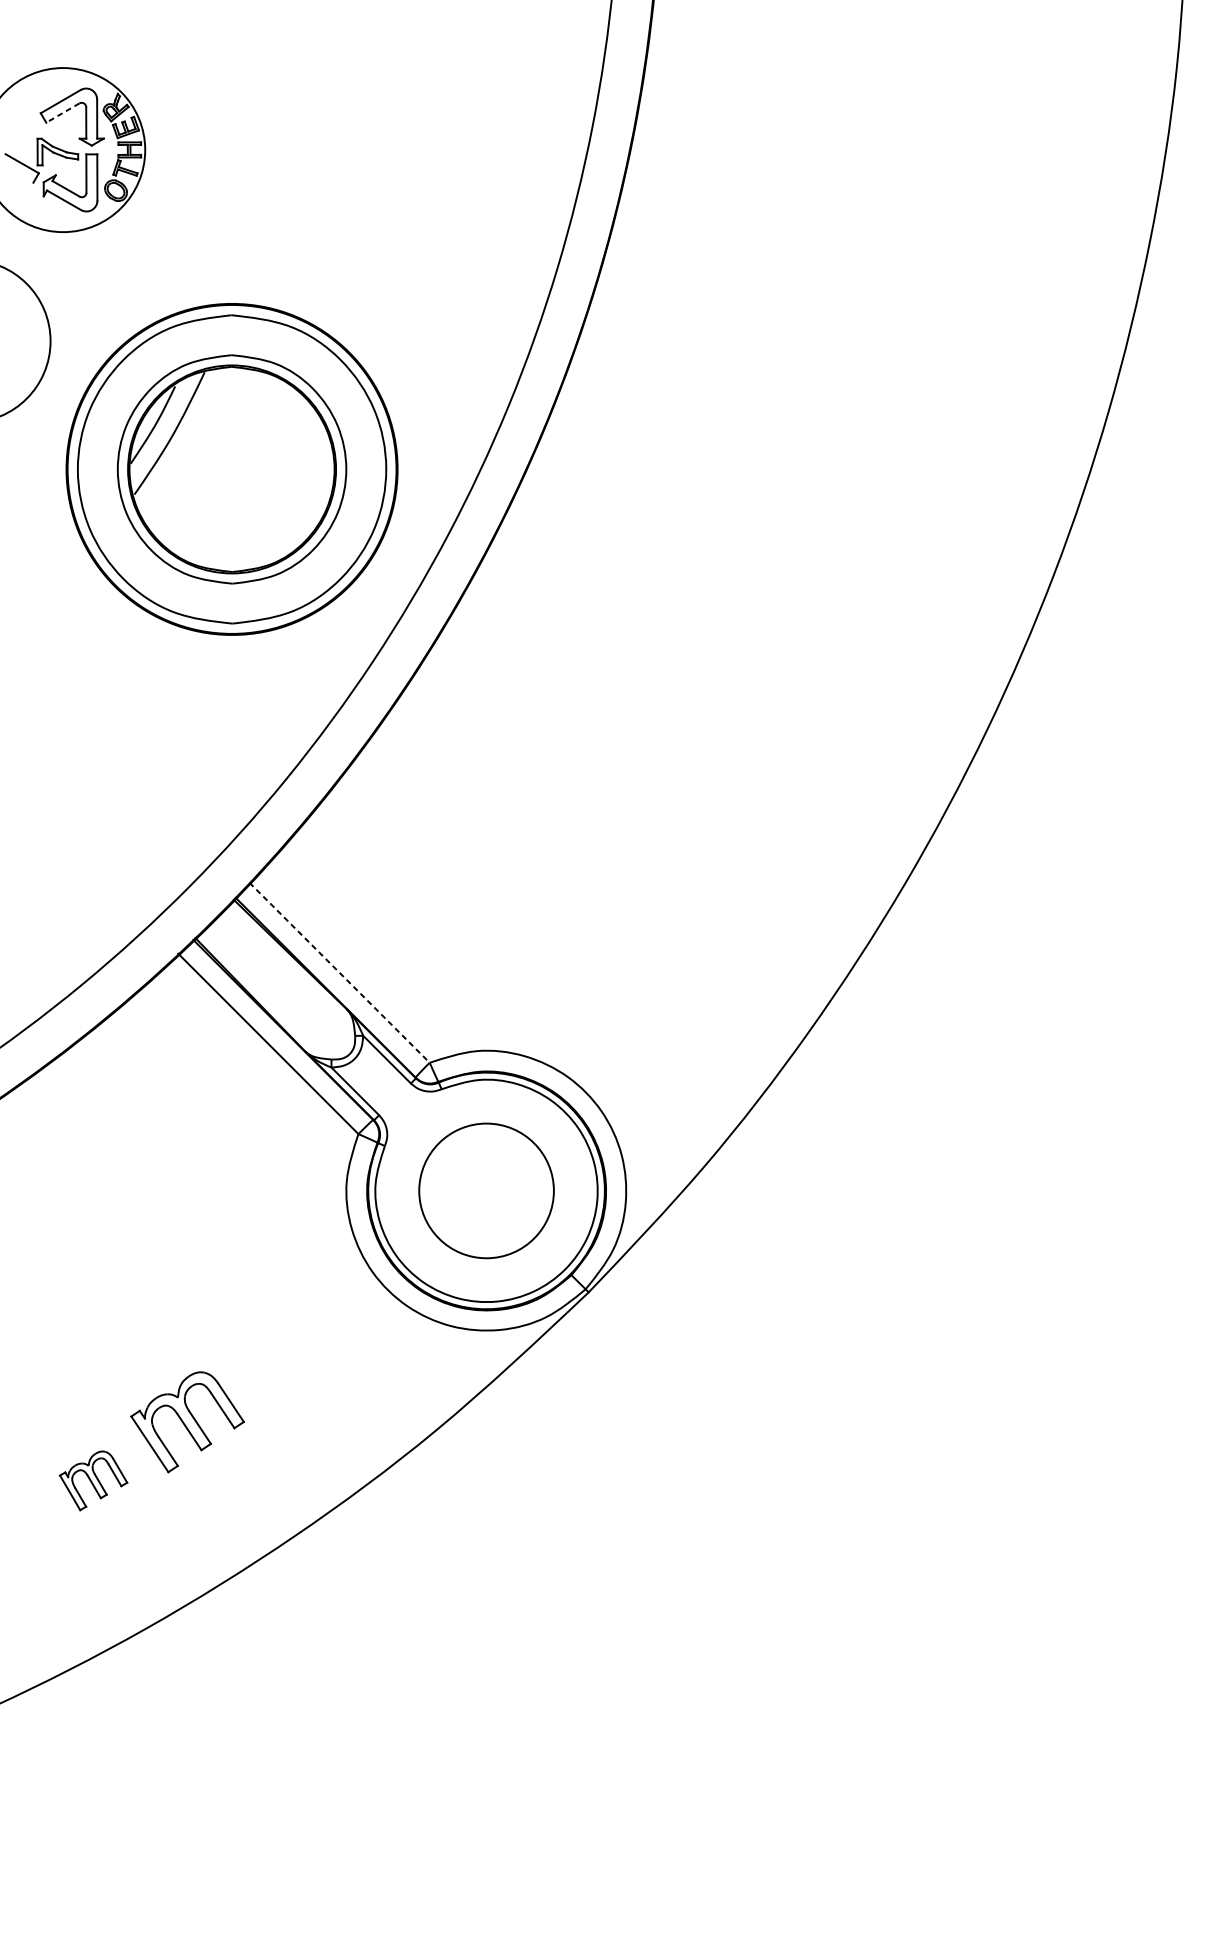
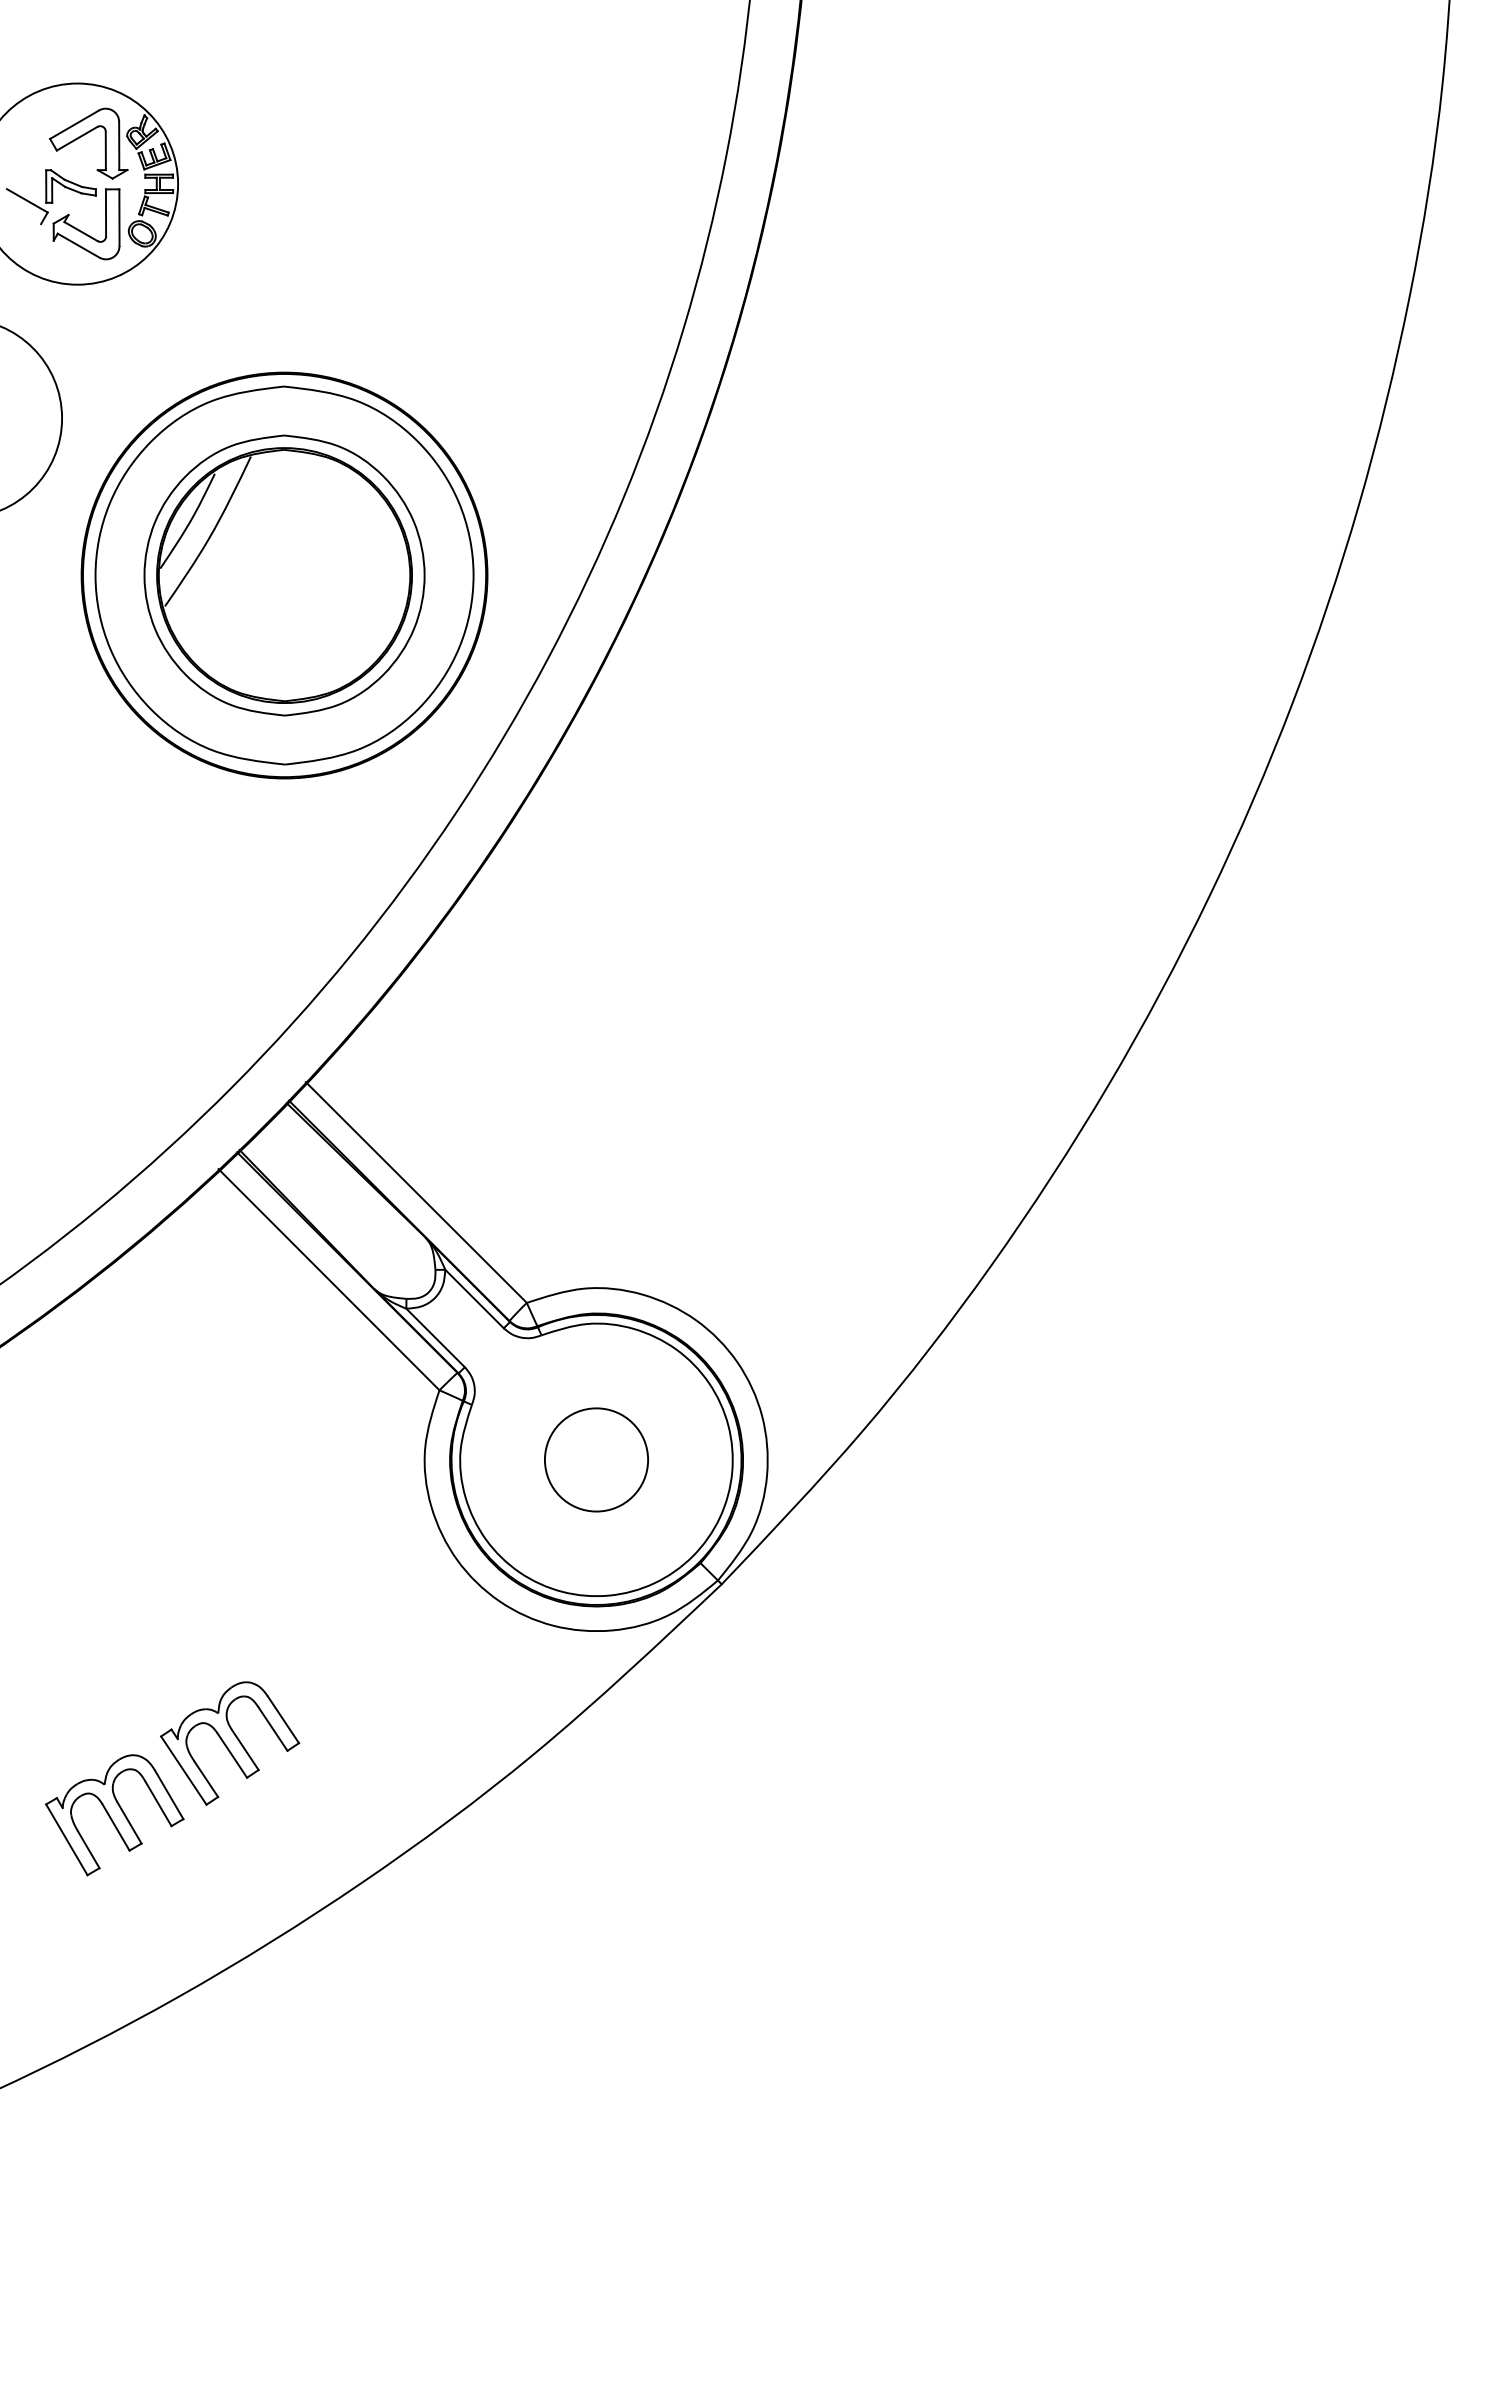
line: (62, 112) -> (76, 138), dashed -> solid
line: (339, 972) -> (416, 1192), dashed -> solid
circle: (486, 1190) -> (596, 1459), size x0.62
part: (93, 1480) -> (114, 1815), size x1.67

